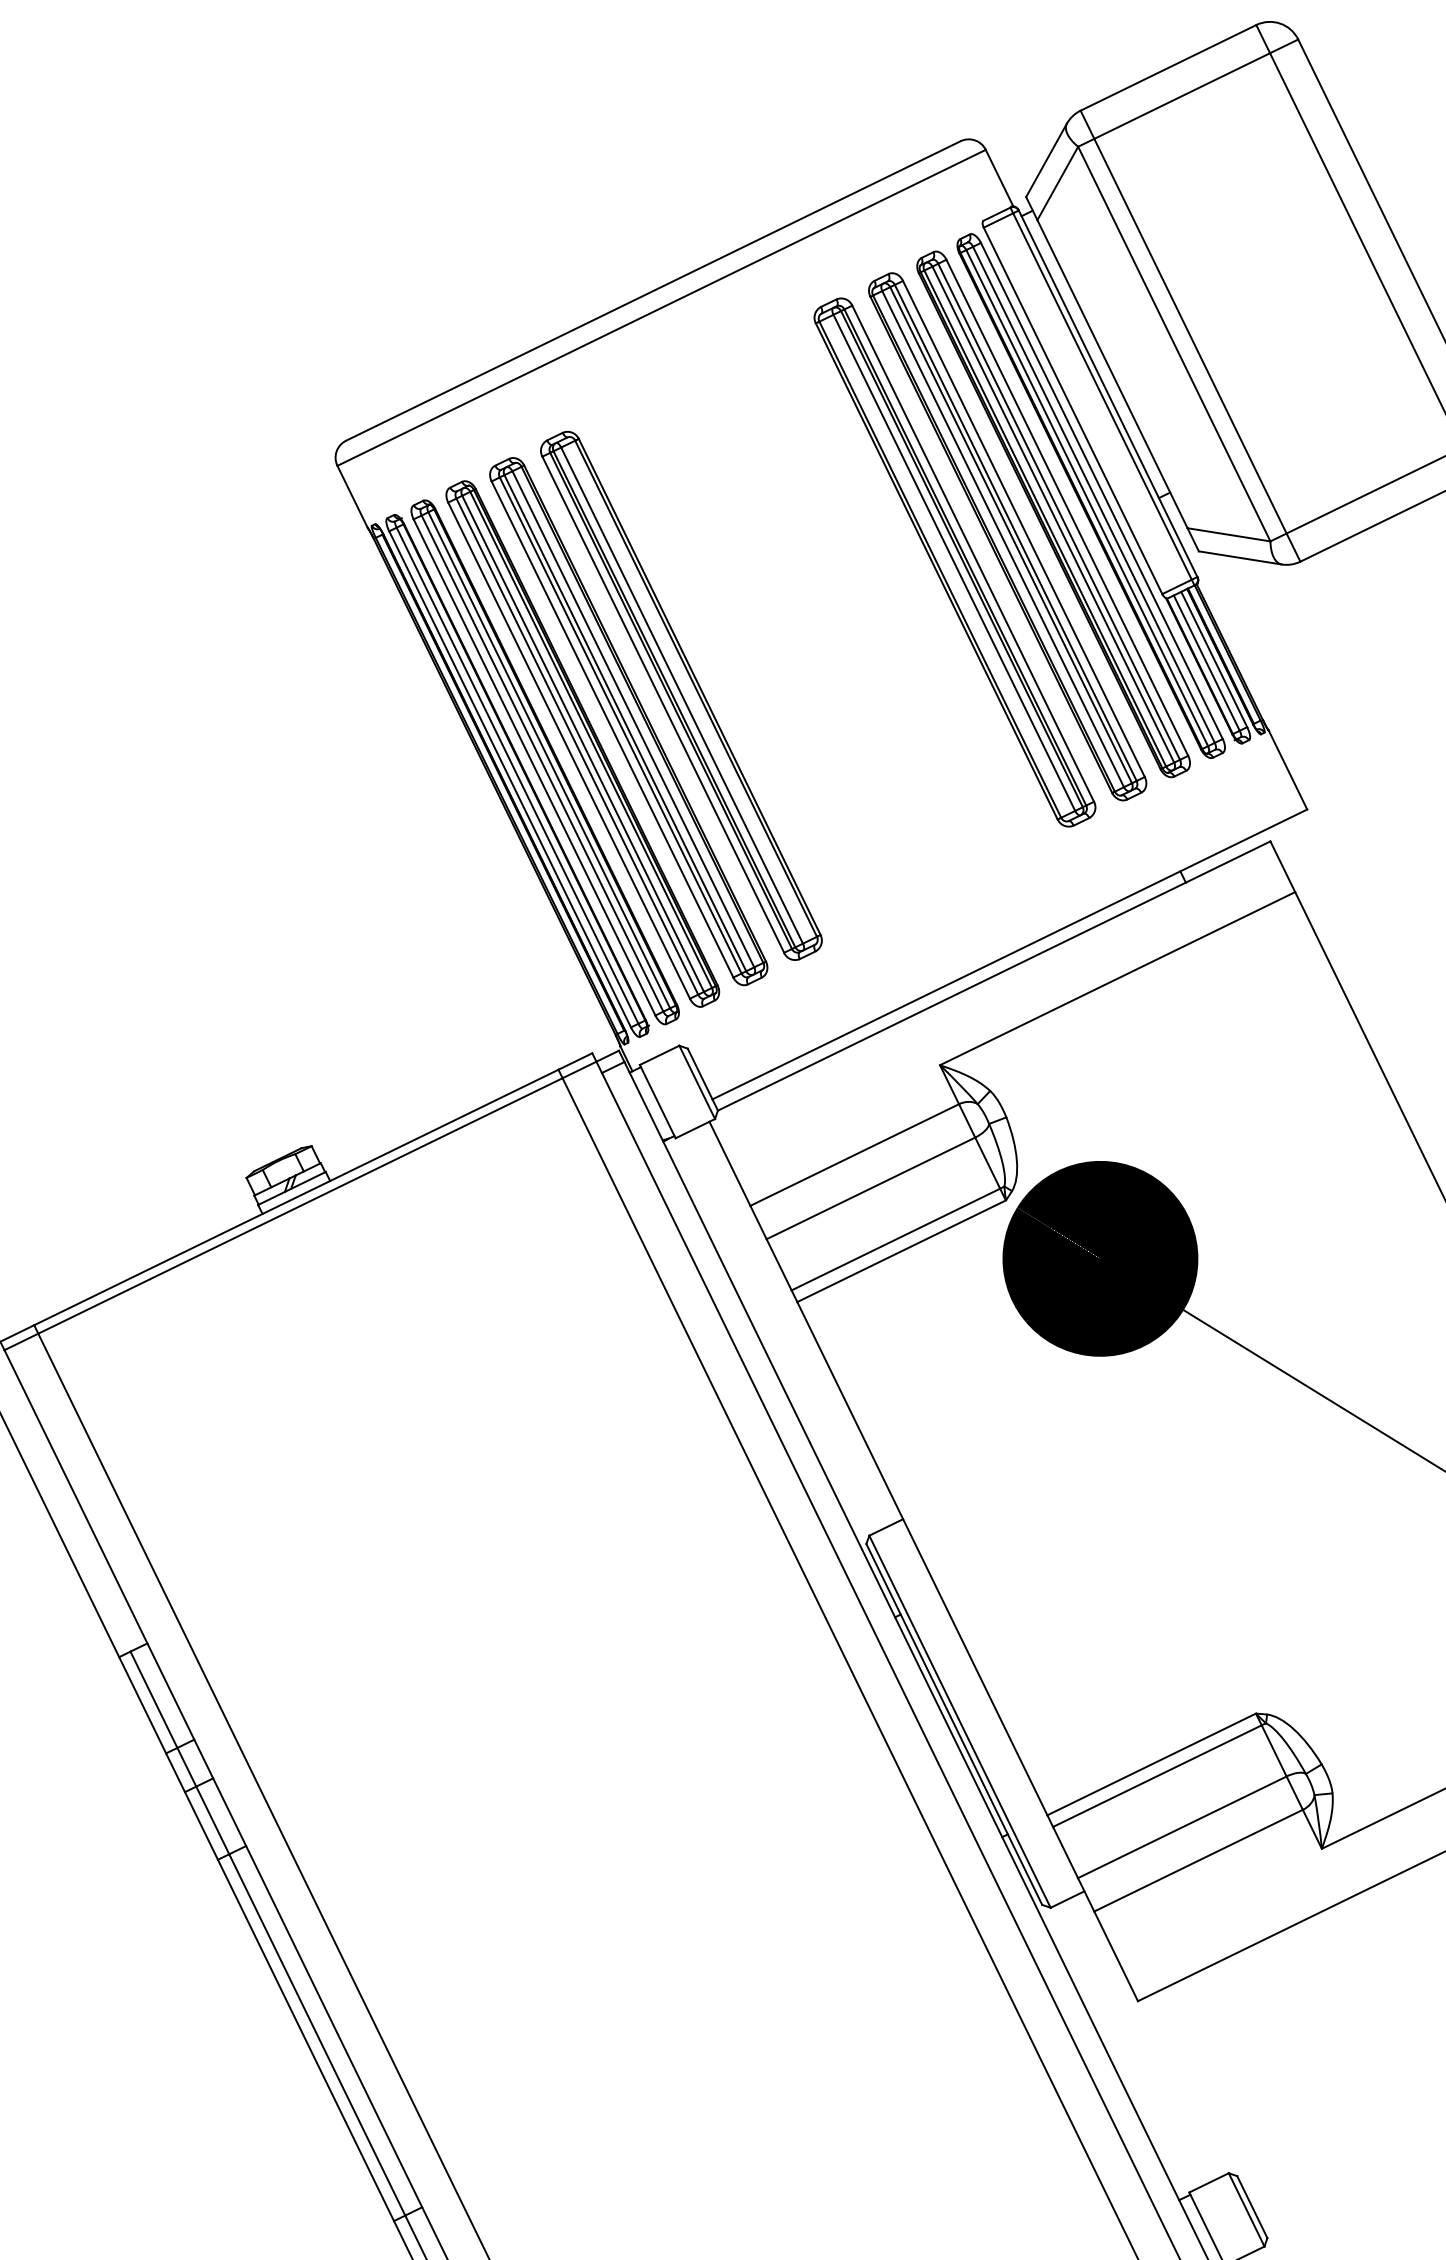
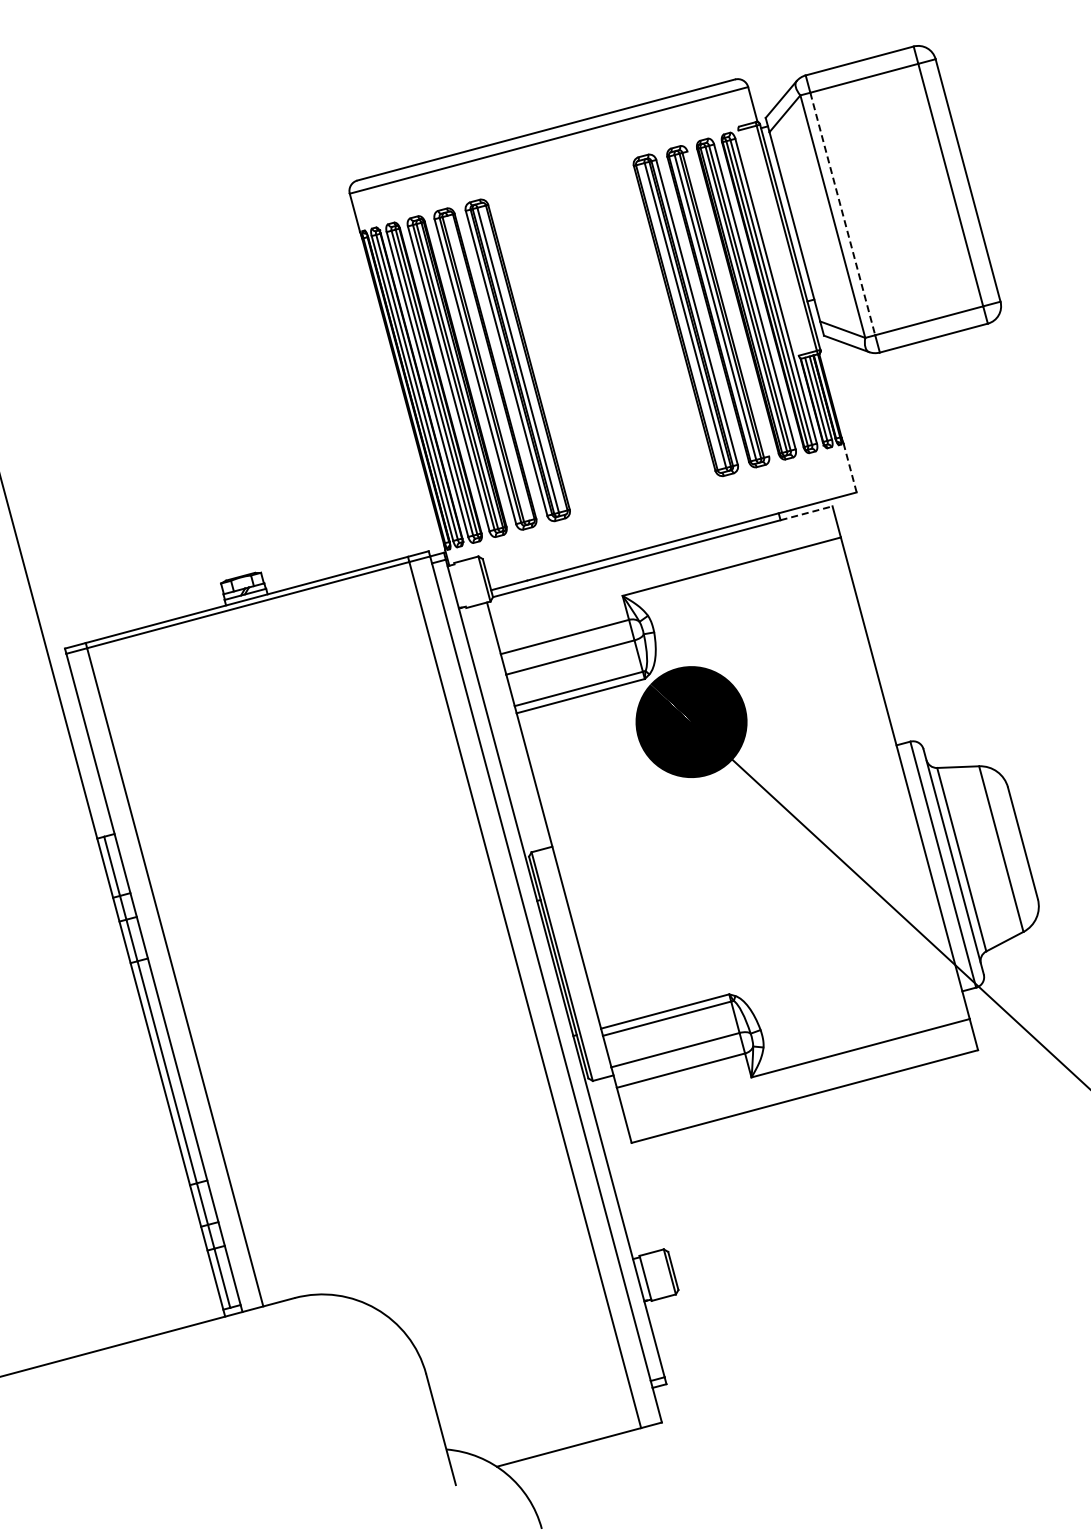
line: (1190, 337) -> (842, 214), solid -> dashed
line: (1072, 409) -> (768, 242), removed
line: (1024, 527) -> (728, 303), removed
line: (633, 717) -> (488, 367), removed
line: (1288, 768) -> (850, 467), solid -> dashed
line: (1228, 862) -> (806, 513), solid -> dashed
line: (658, 1101) -> (460, 585), removed

